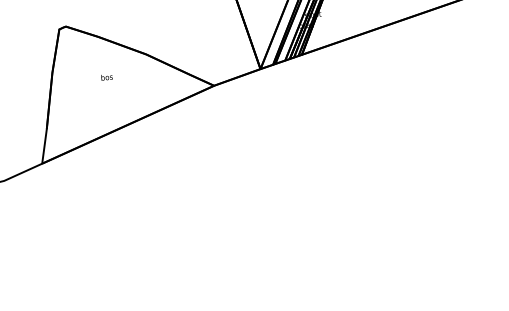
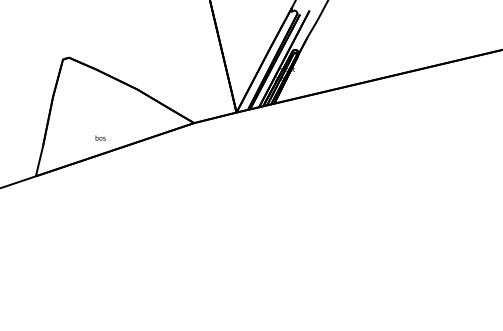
text: (106, 76) -> (100, 137), moved

